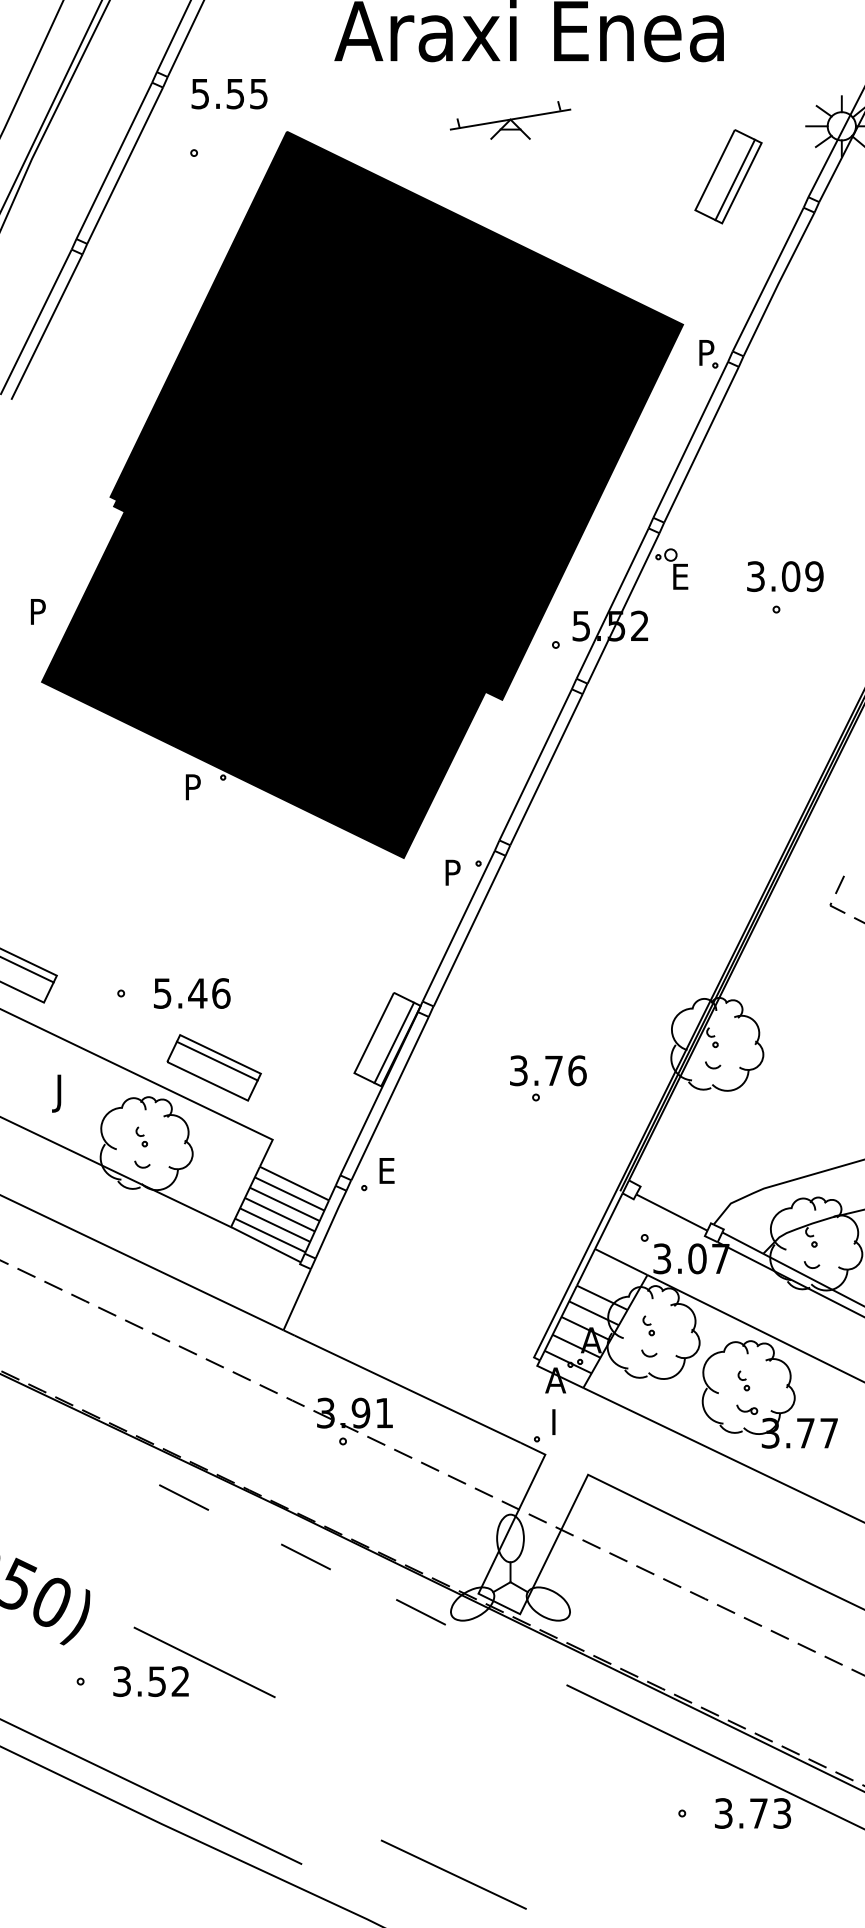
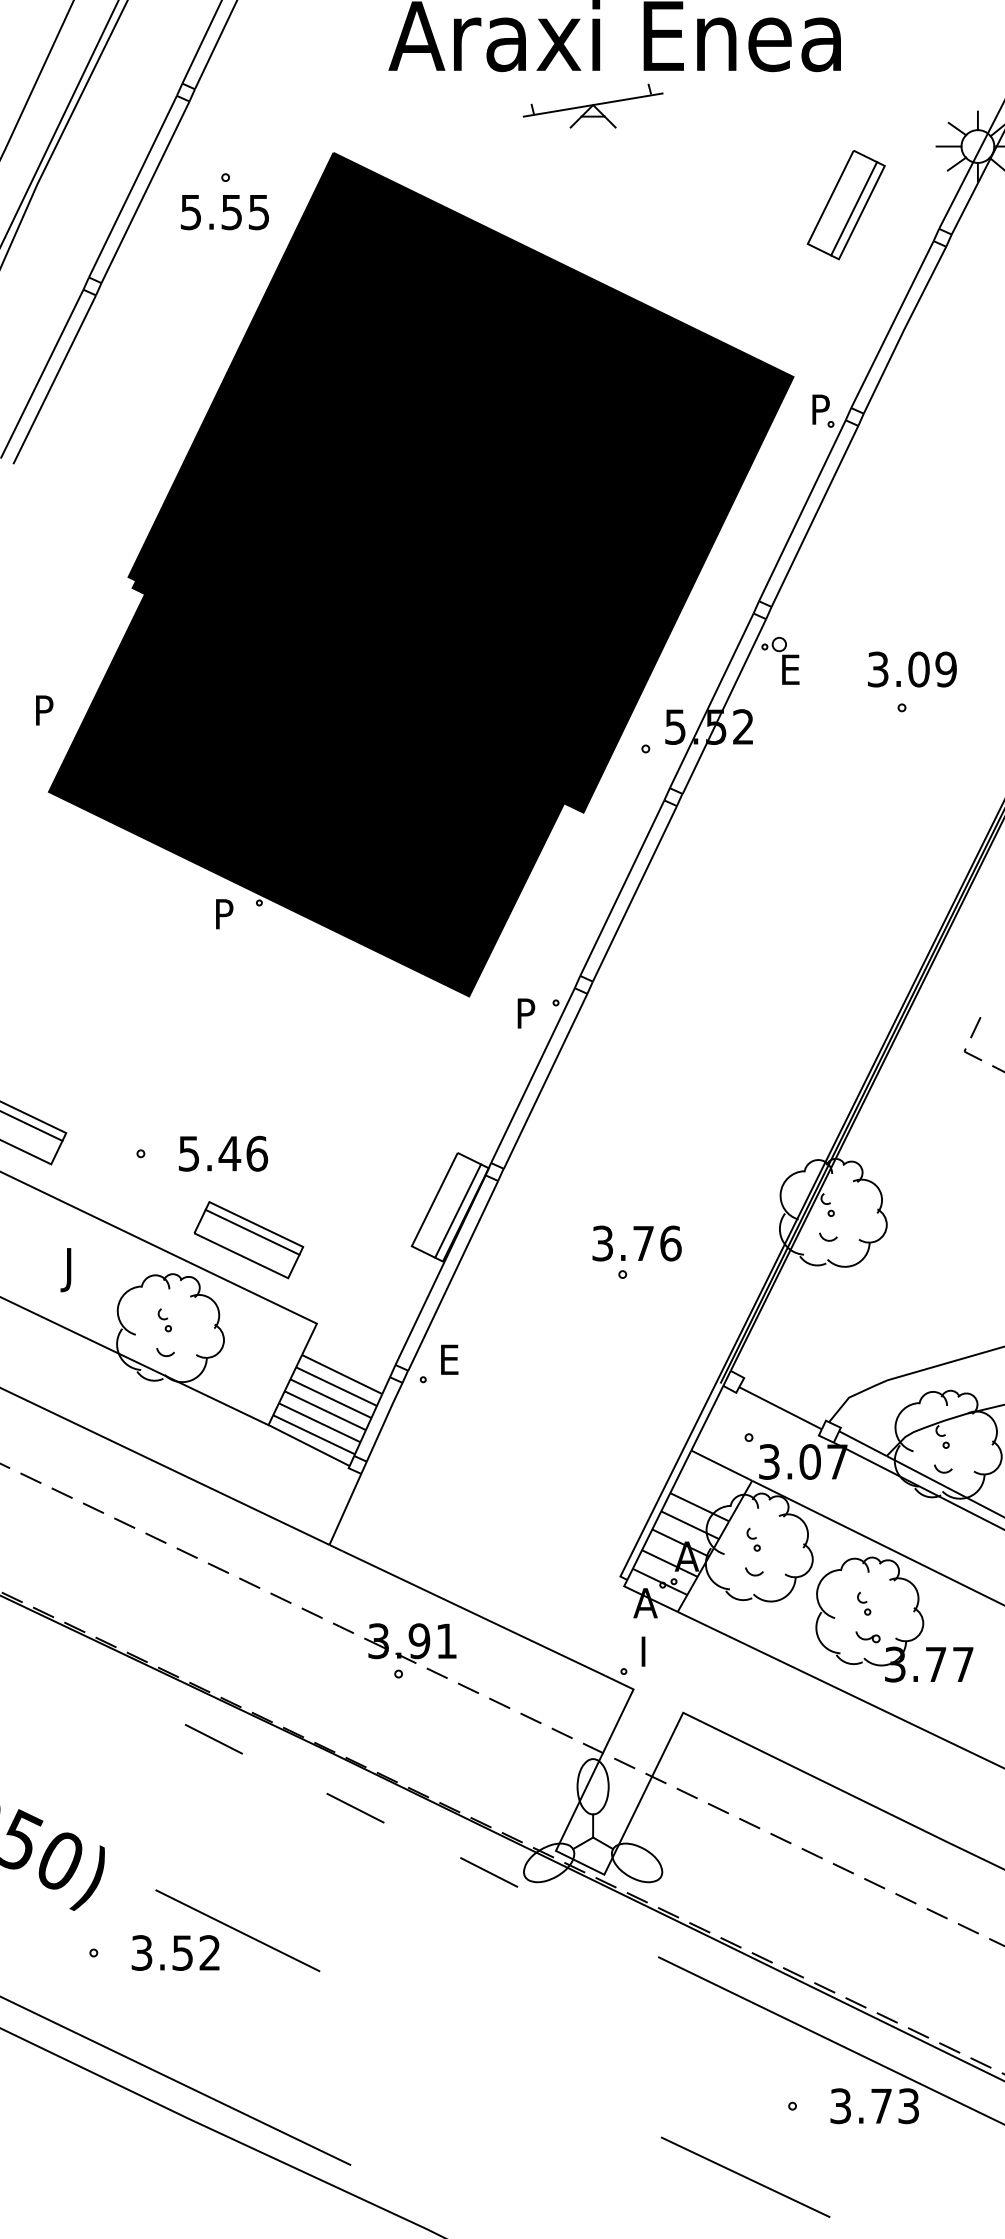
text: (229, 94) -> (224, 212), moved
part: (510, 120) -> (593, 106), moved
line: (453, 1874) -> (745, 2177), moved

